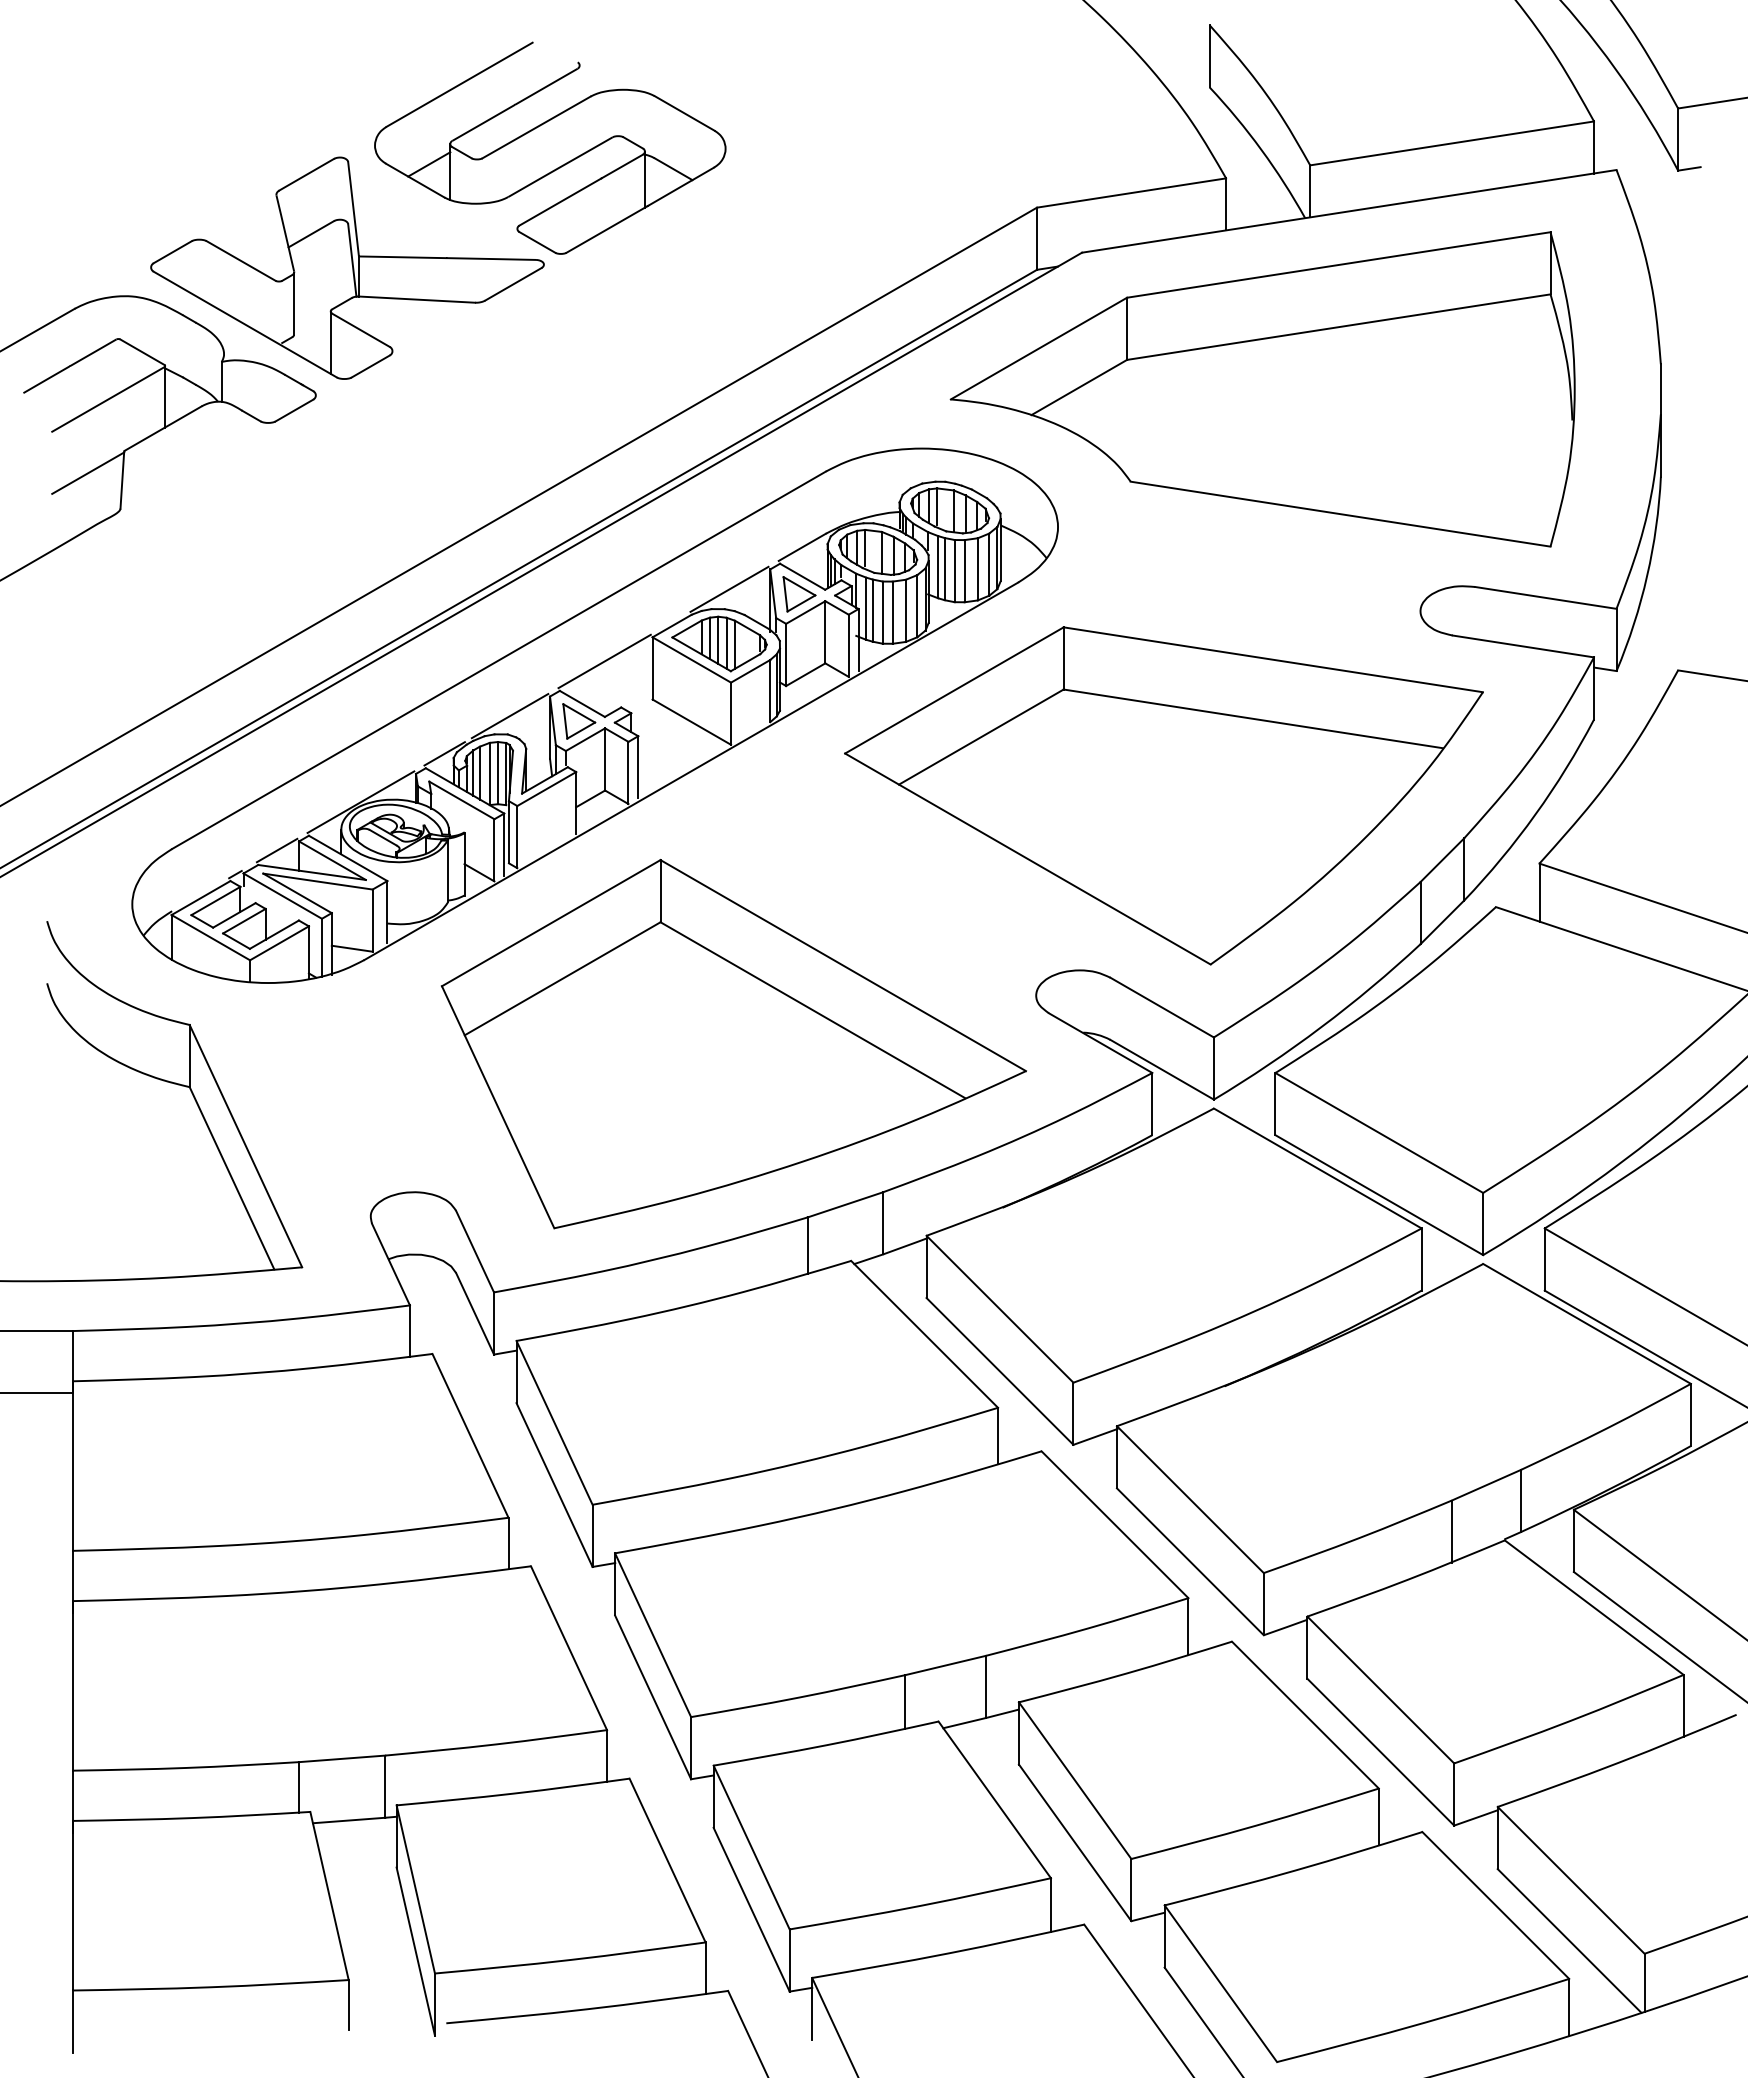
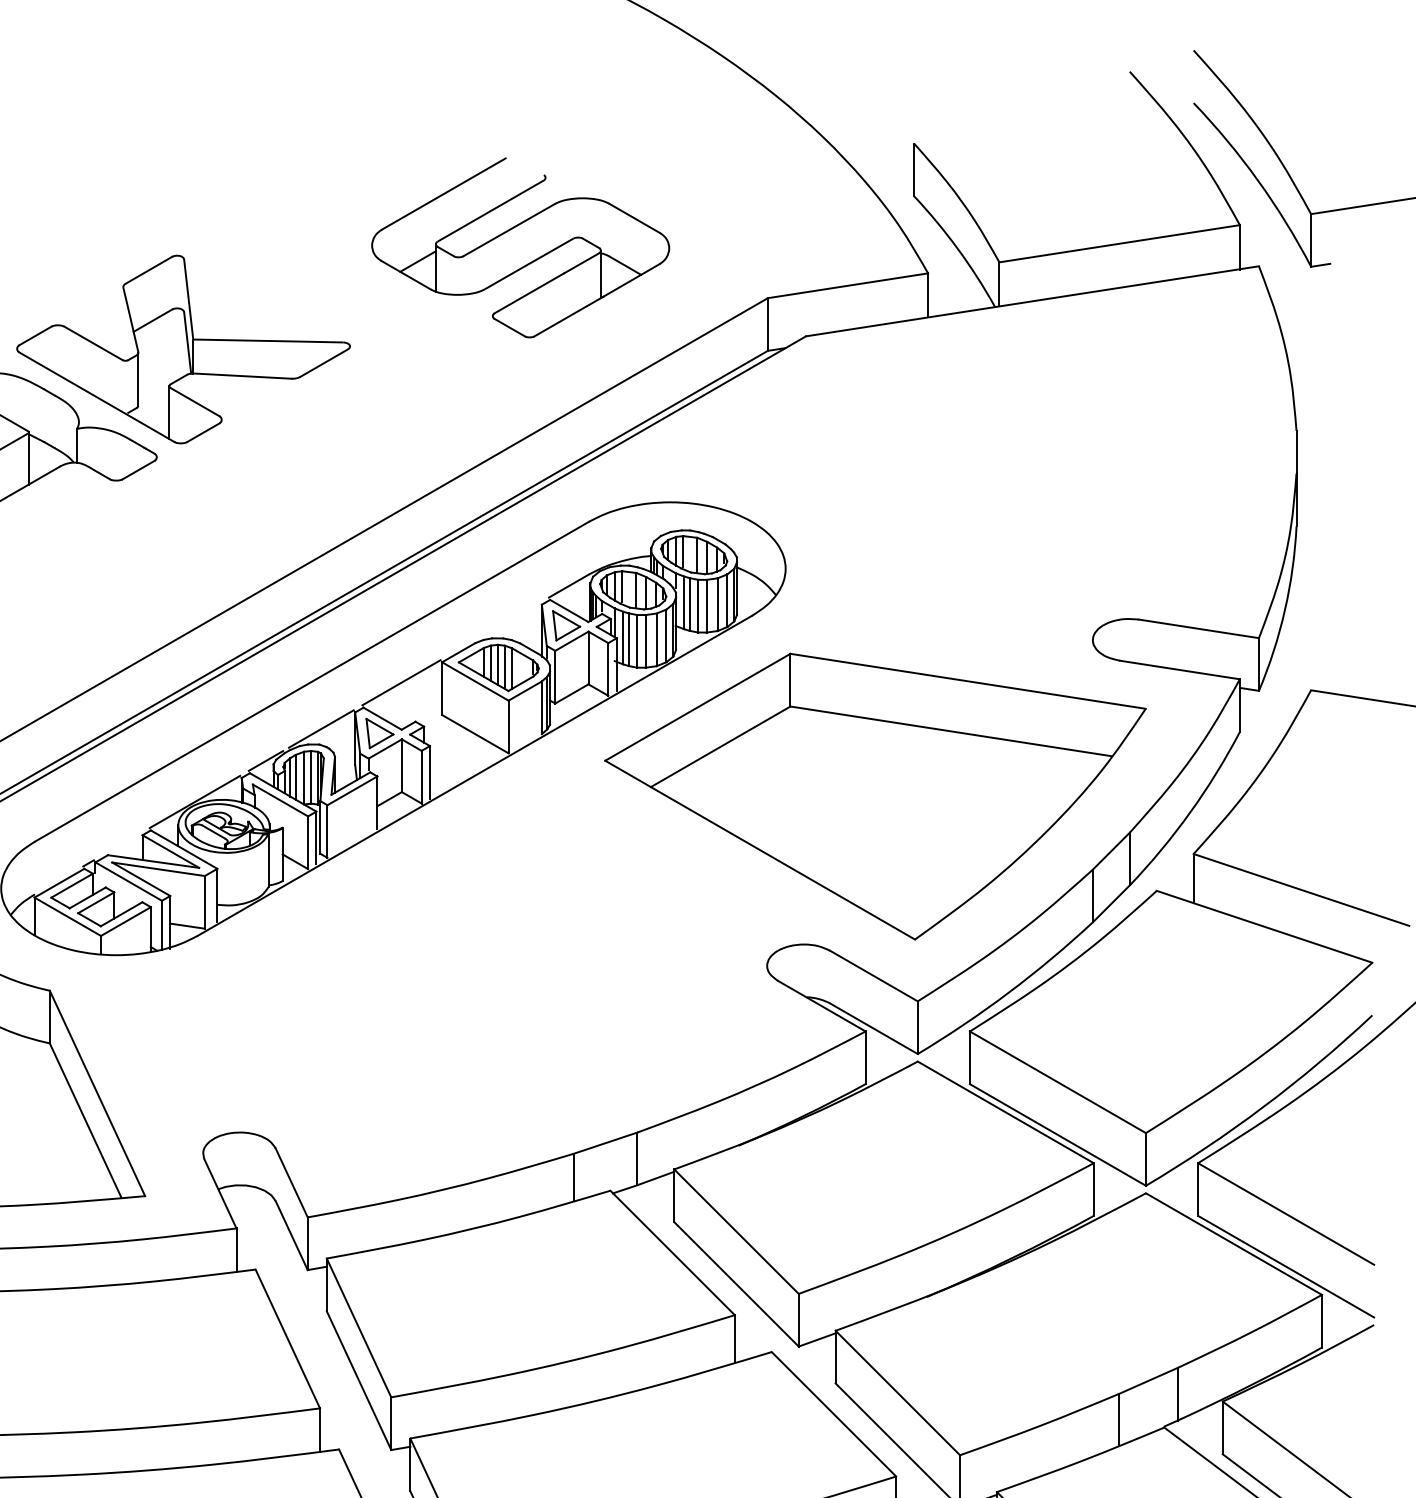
part: (550, 147) -> (520, 247), moved
part: (1262, 389) -> (958, 452), removed
line: (729, 588) -> (507, 620), removed
line: (276, 850) -> (123, 842), removed
part: (733, 1044) -> (510, 1007), removed

